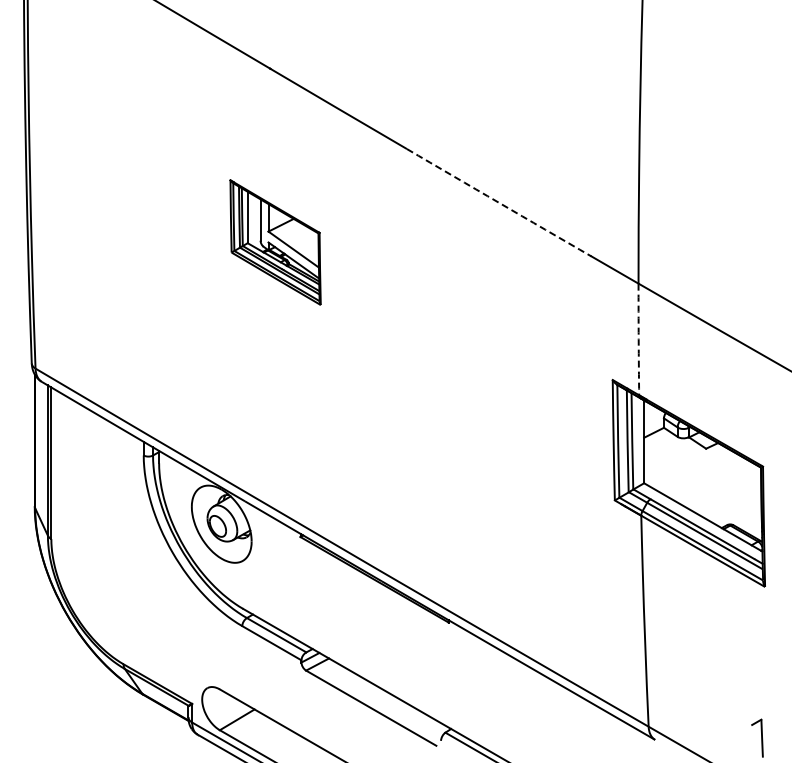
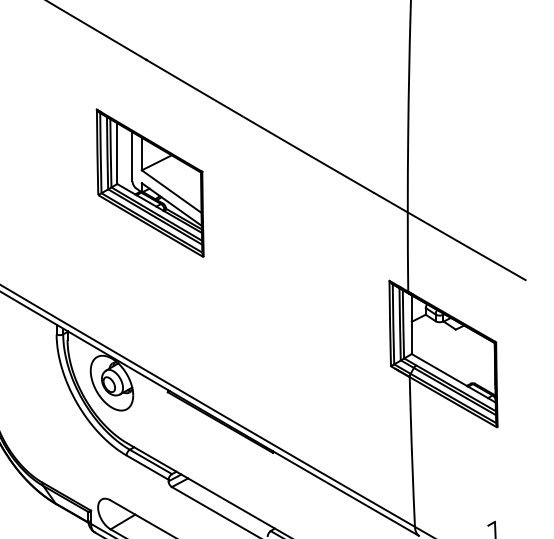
arc: (499, 202) -> (309, 154), dashed -> solid
part: (275, 242) -> (150, 183), size x1.67
arc: (638, 339) -> (407, 252), dashed -> solid

